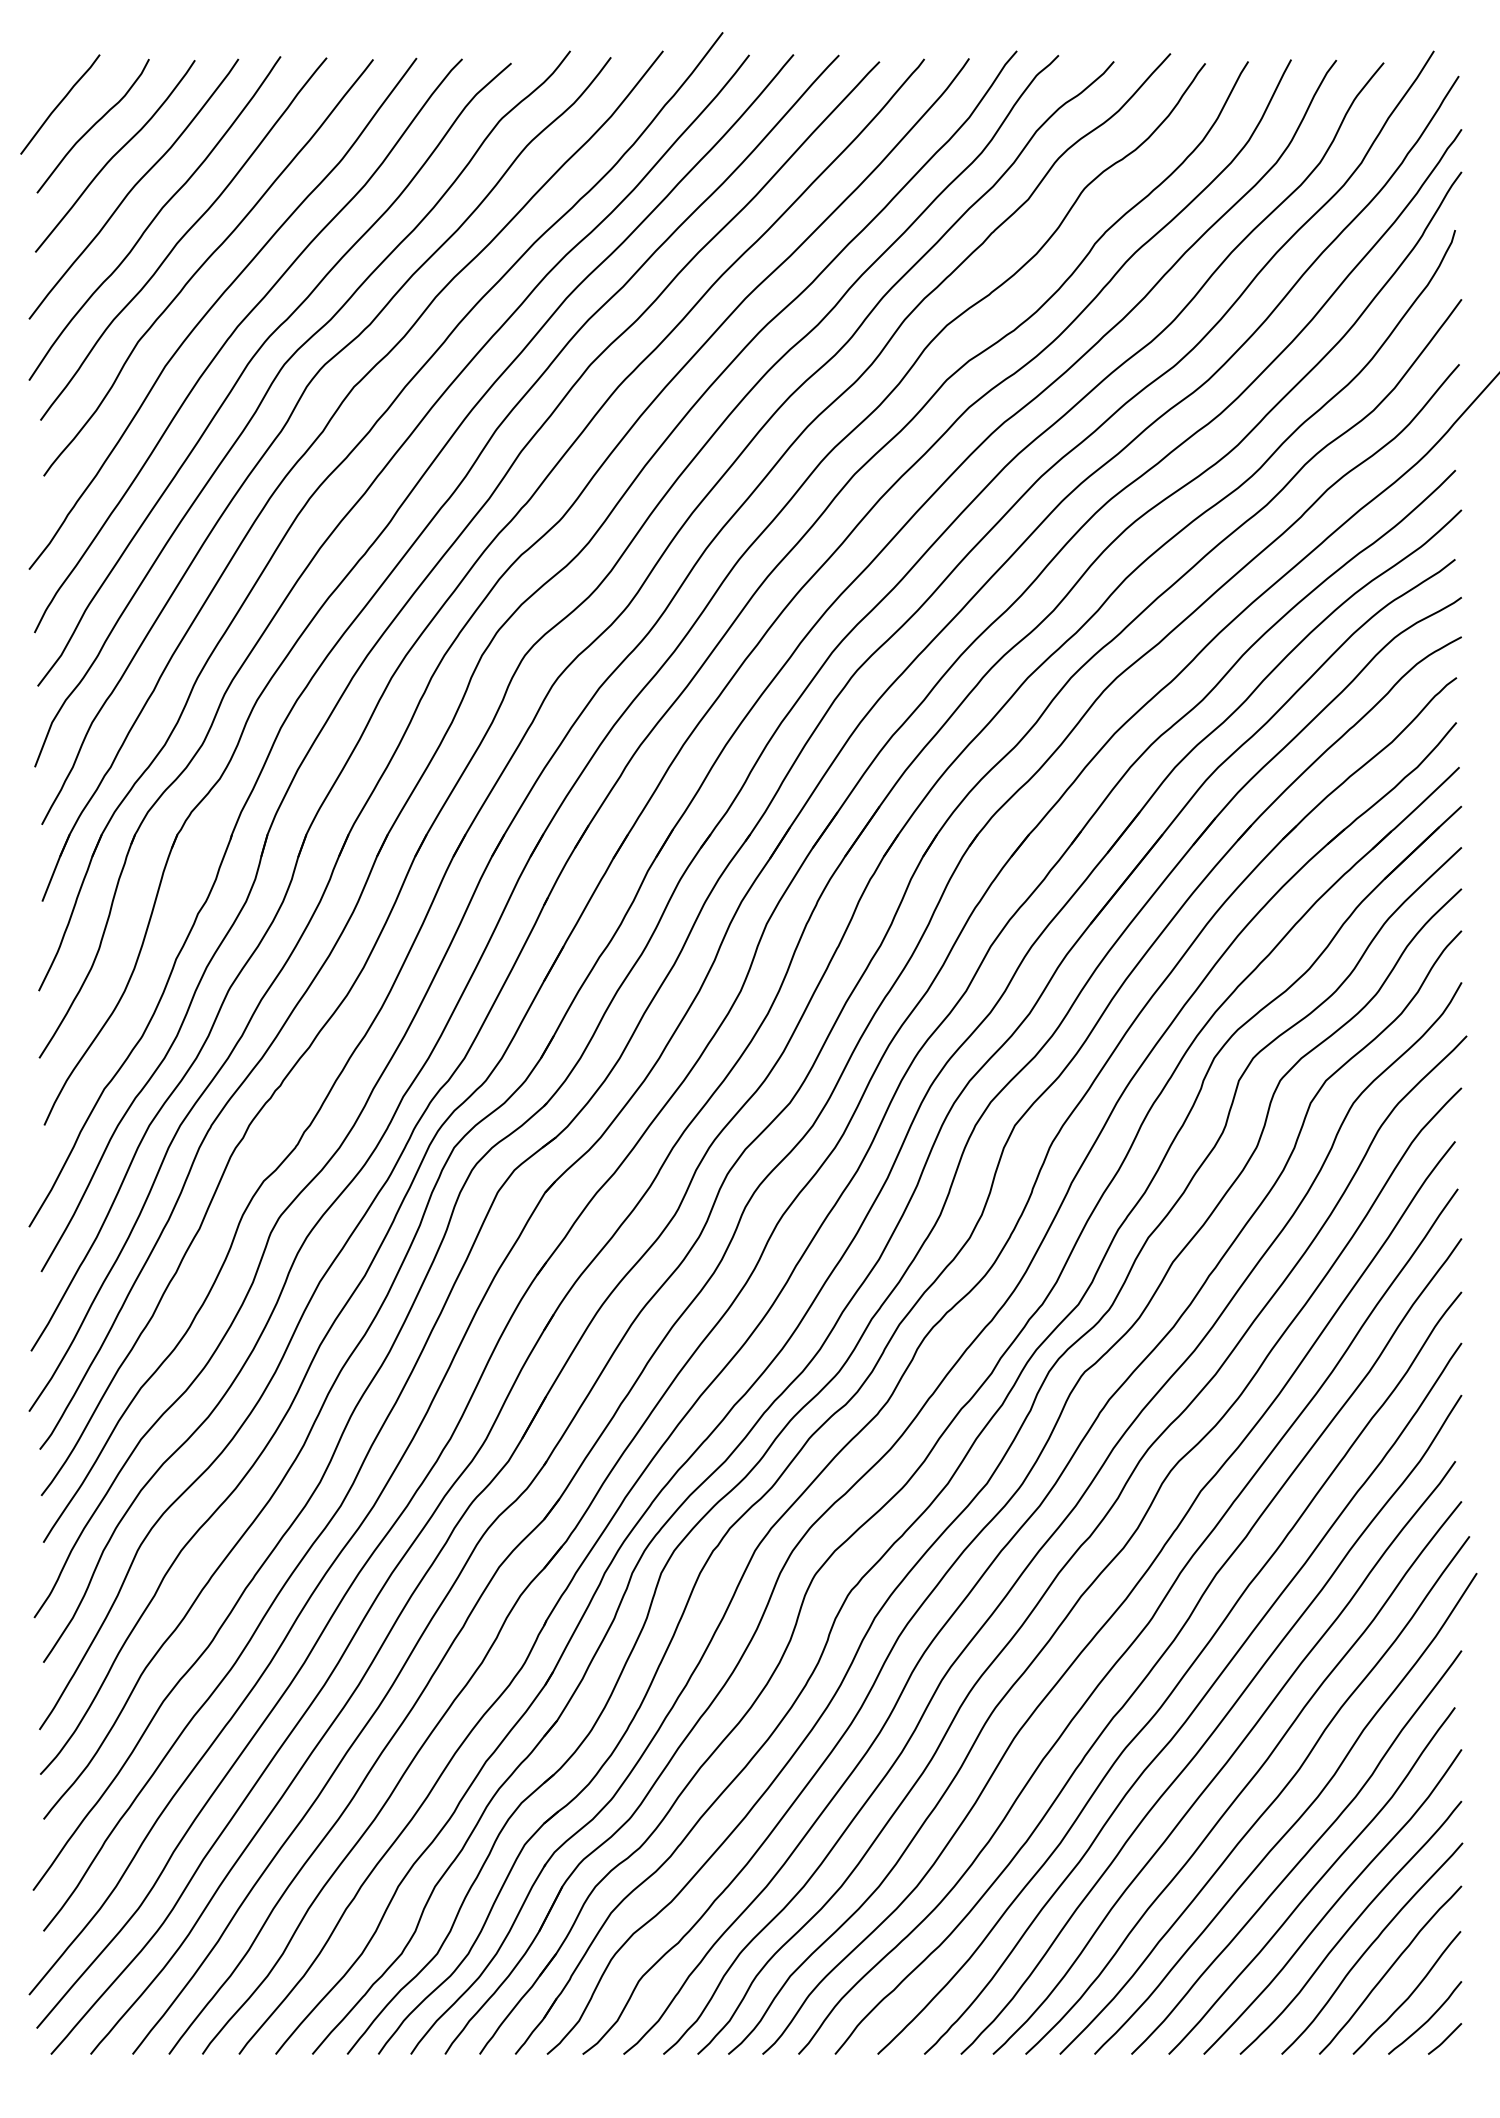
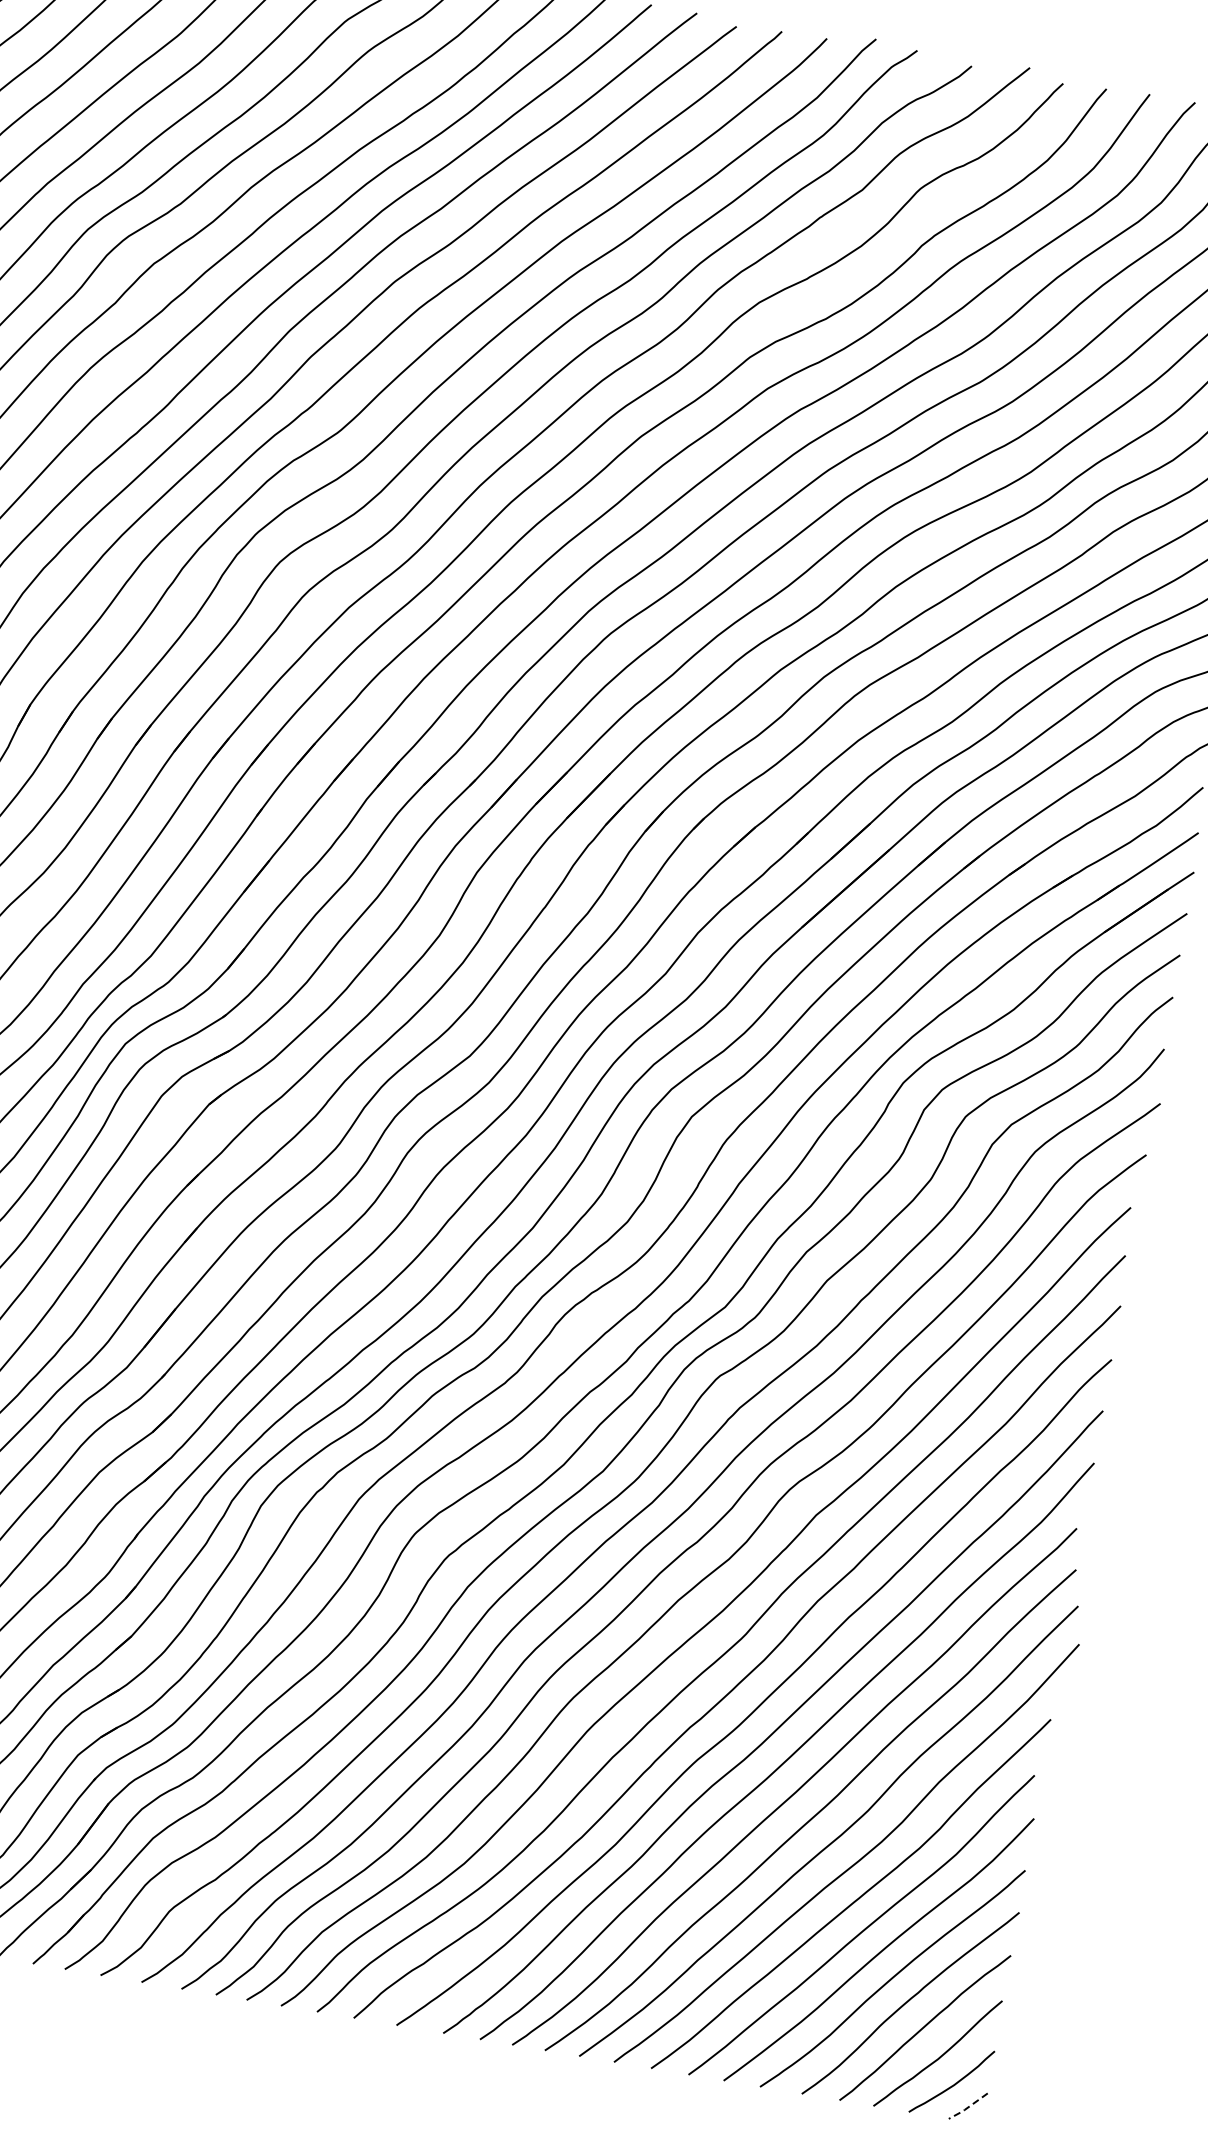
line: (1444, 2040) -> (967, 2107), solid -> dashed

